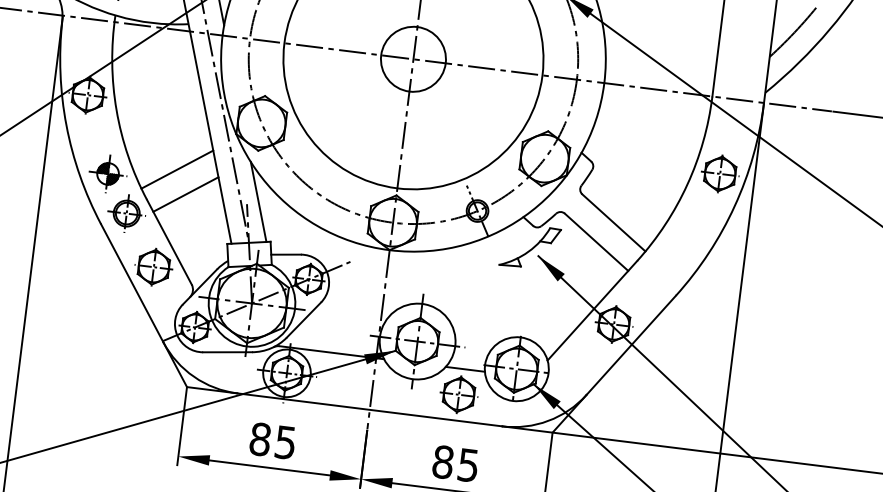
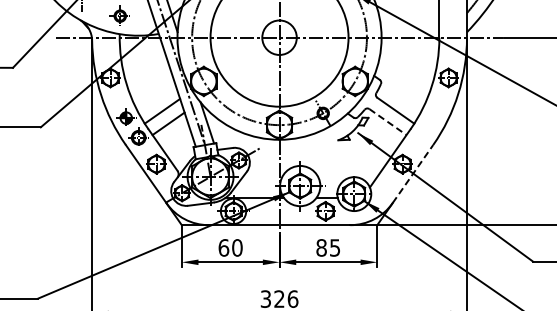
line: (595, 242) -> (387, 122), solid -> dashed
line: (632, 344) -> (413, 173), solid -> dashed
text: (272, 440) -> (230, 247), 85 -> 60

